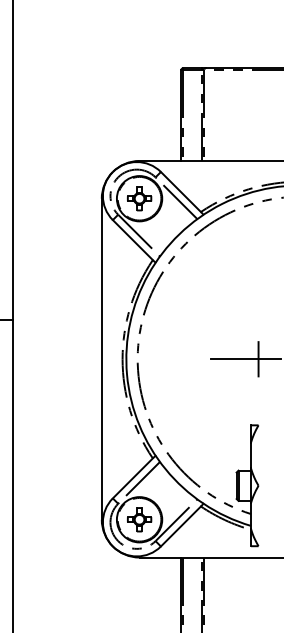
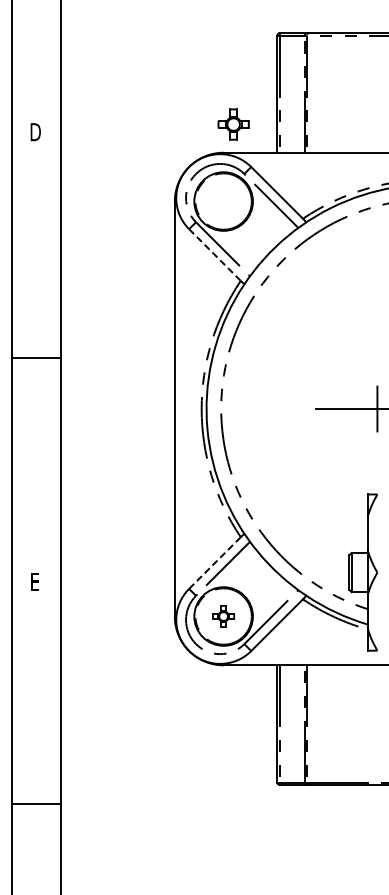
part: (139, 198) -> (233, 124), moved
line: (132, 240) -> (214, 255), solid -> dashed
line: (132, 478) -> (214, 563), solid -> dashed
part: (139, 519) -> (223, 616), size x0.7

